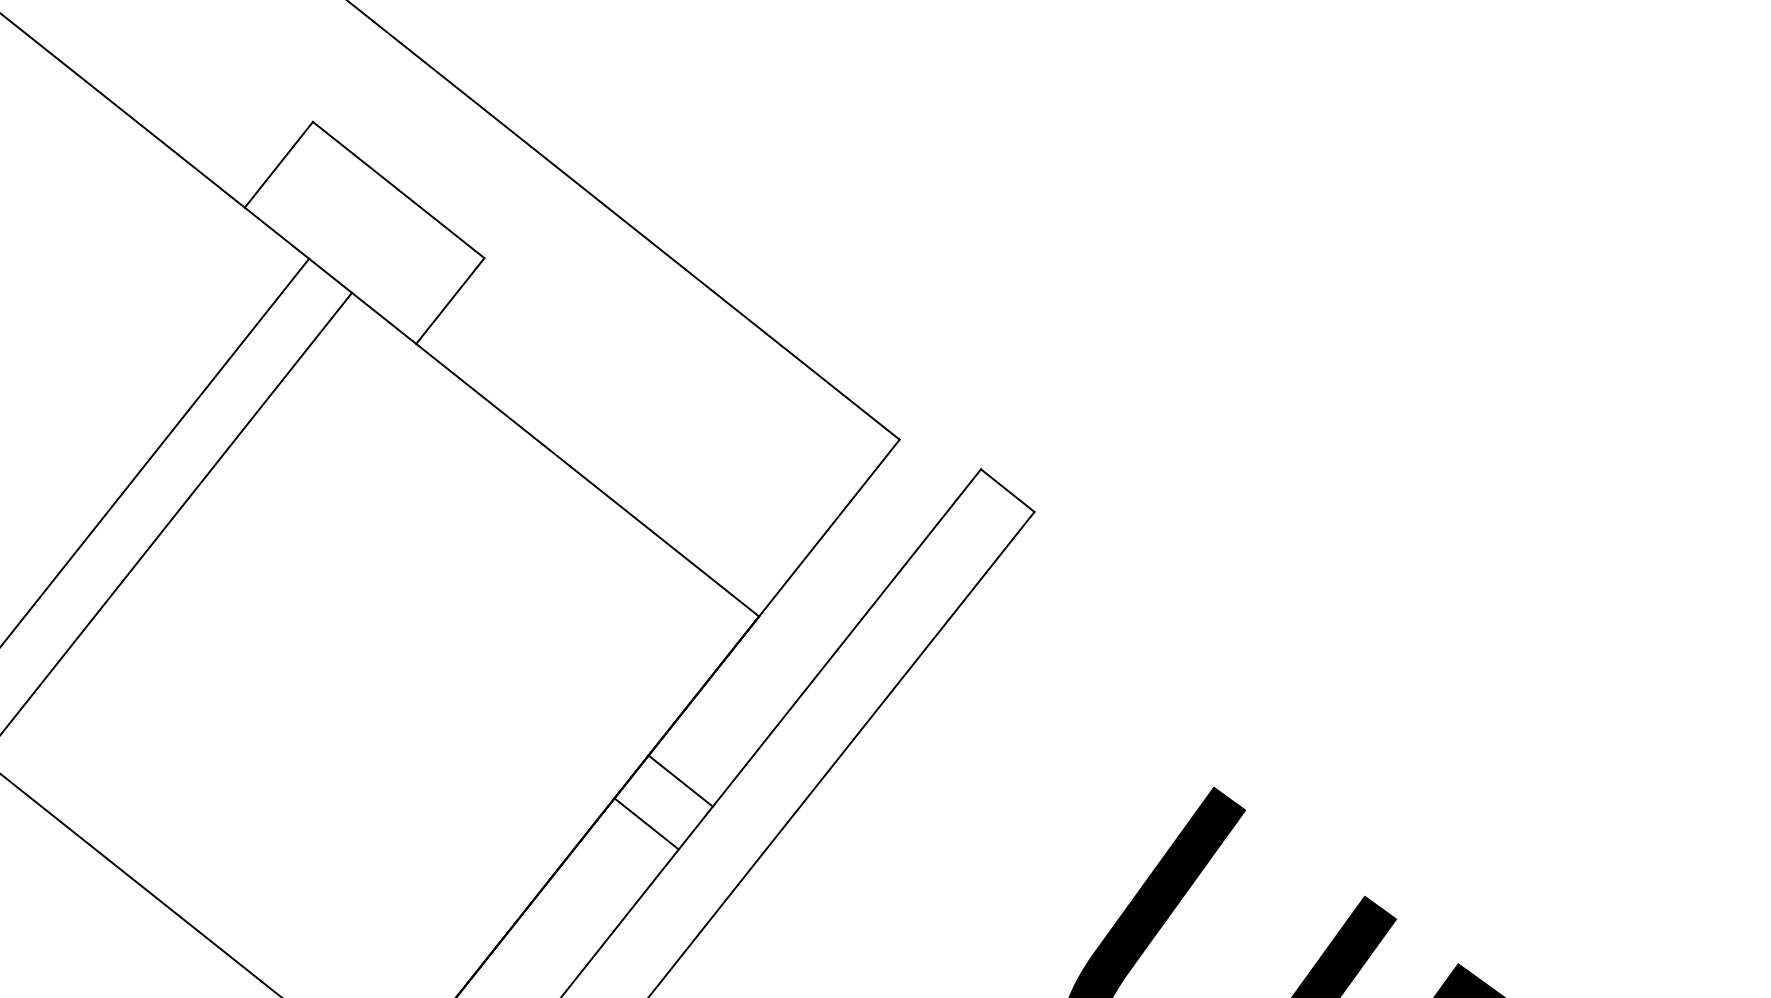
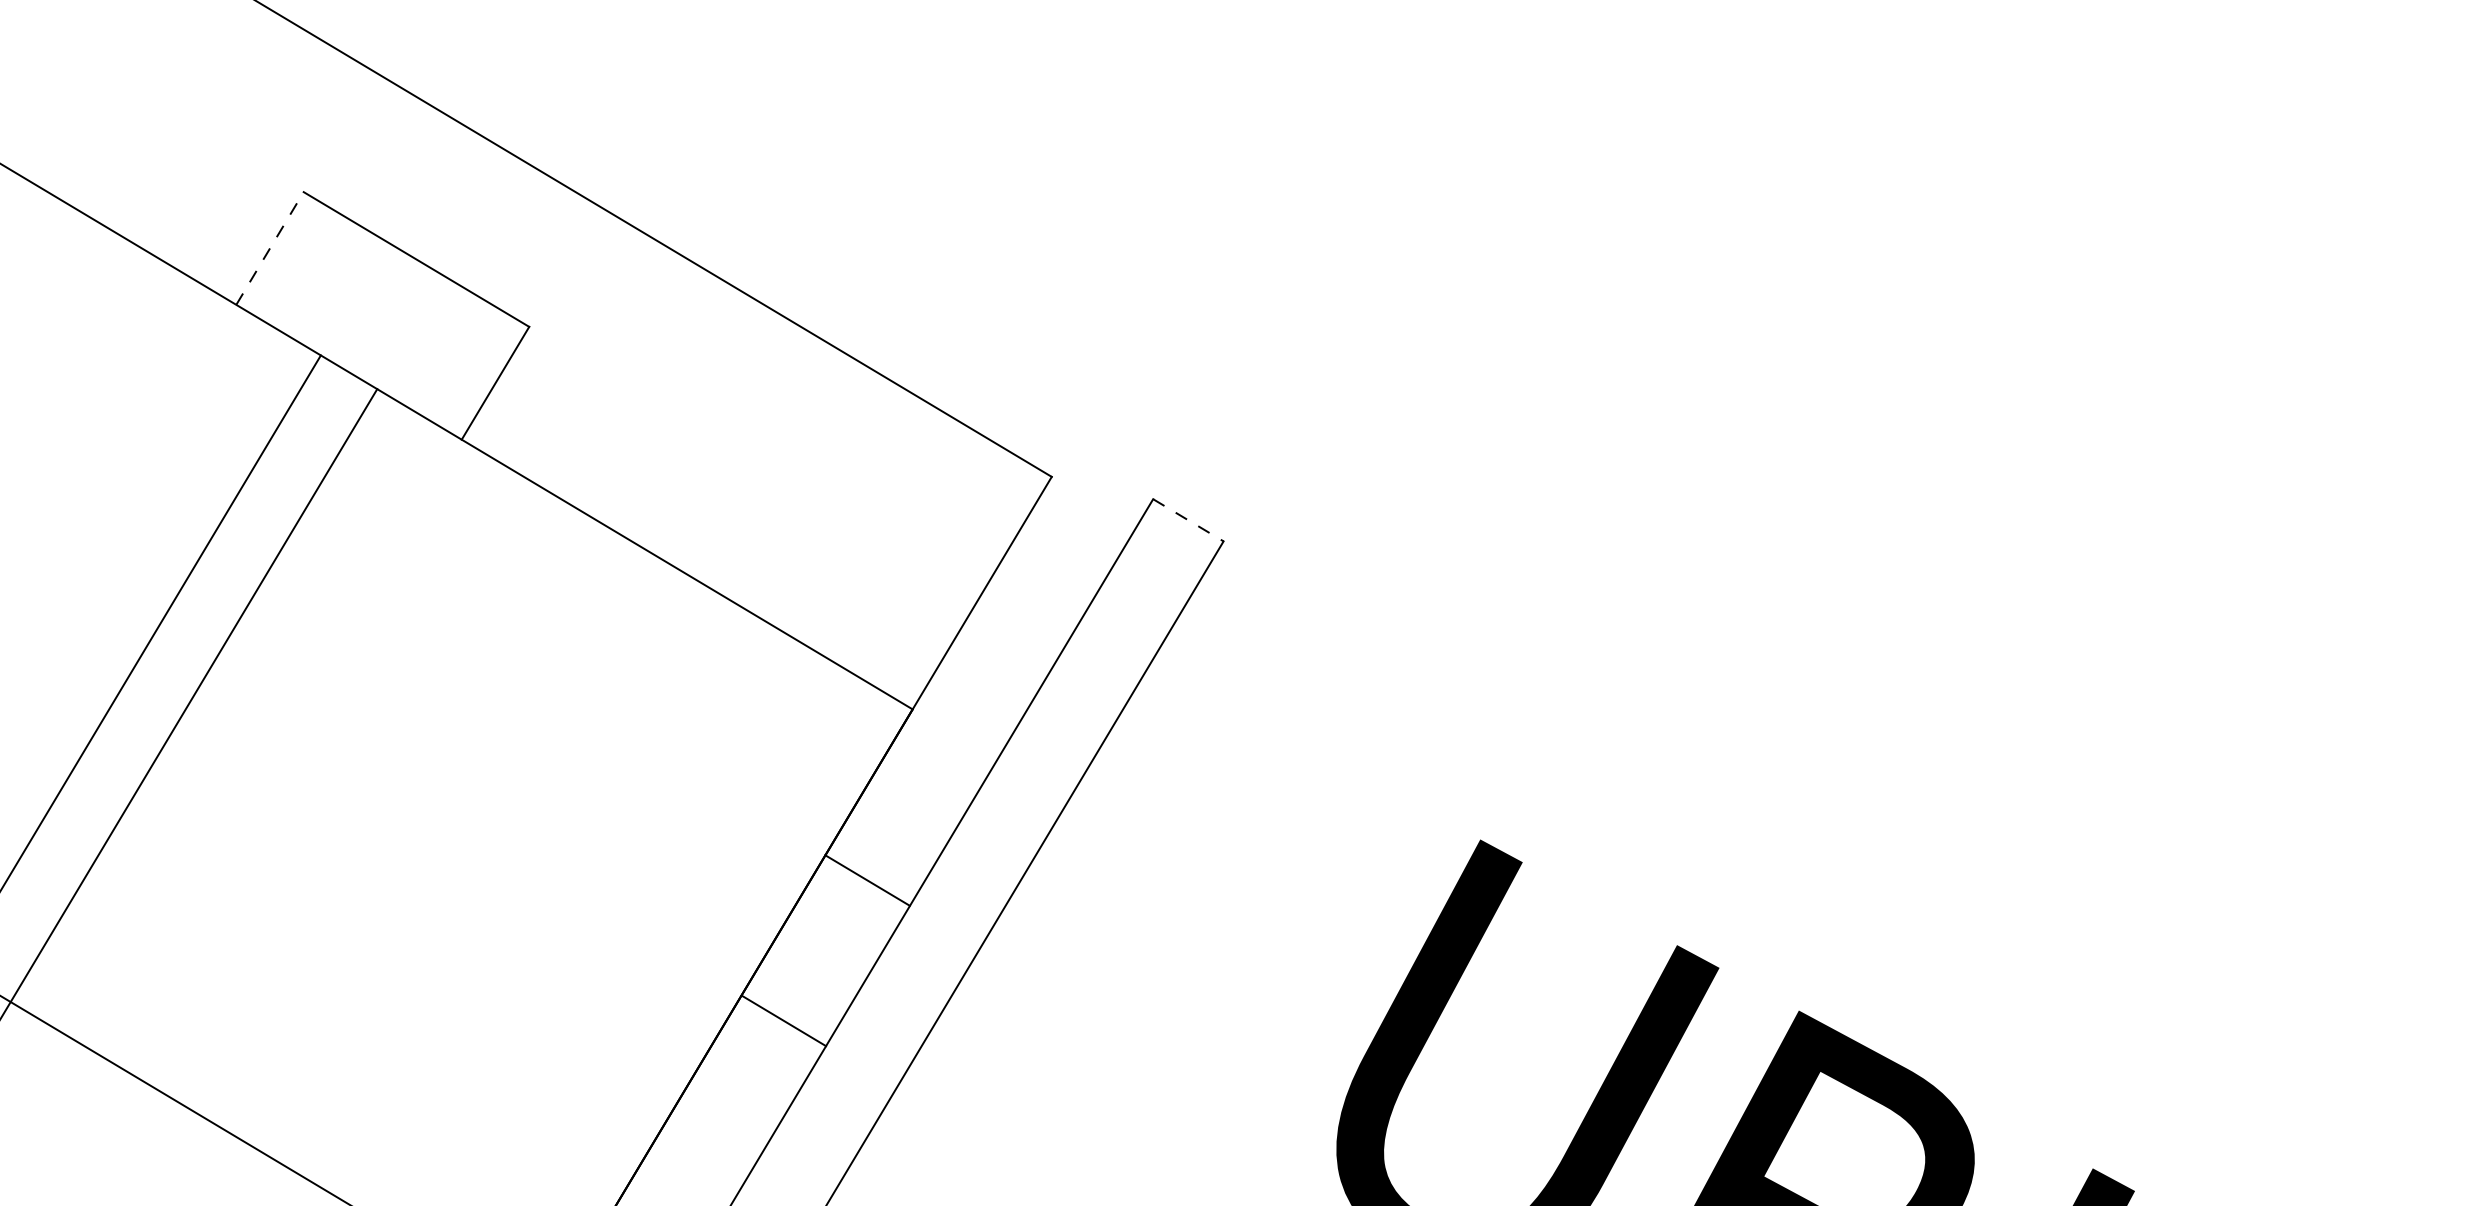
line: (279, 164) -> (270, 248), solid -> dashed
line: (1007, 490) -> (1188, 520), solid -> dashed
line: (680, 781) -> (867, 880), moved
line: (646, 823) -> (783, 1020), moved

